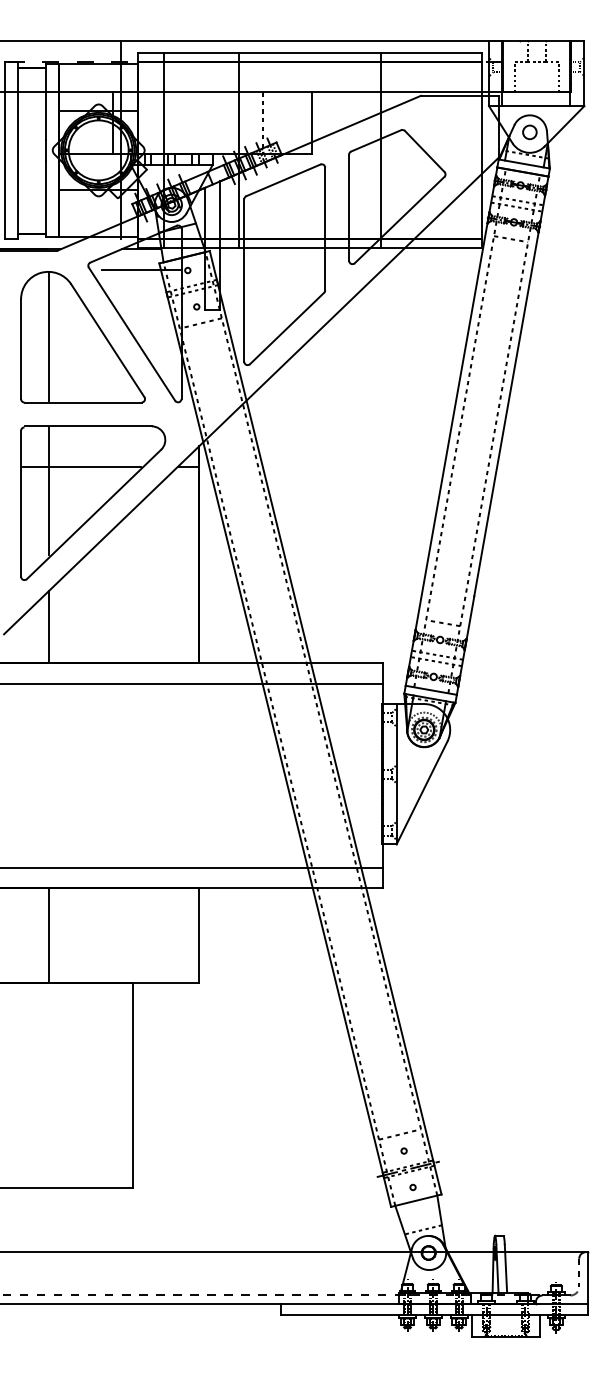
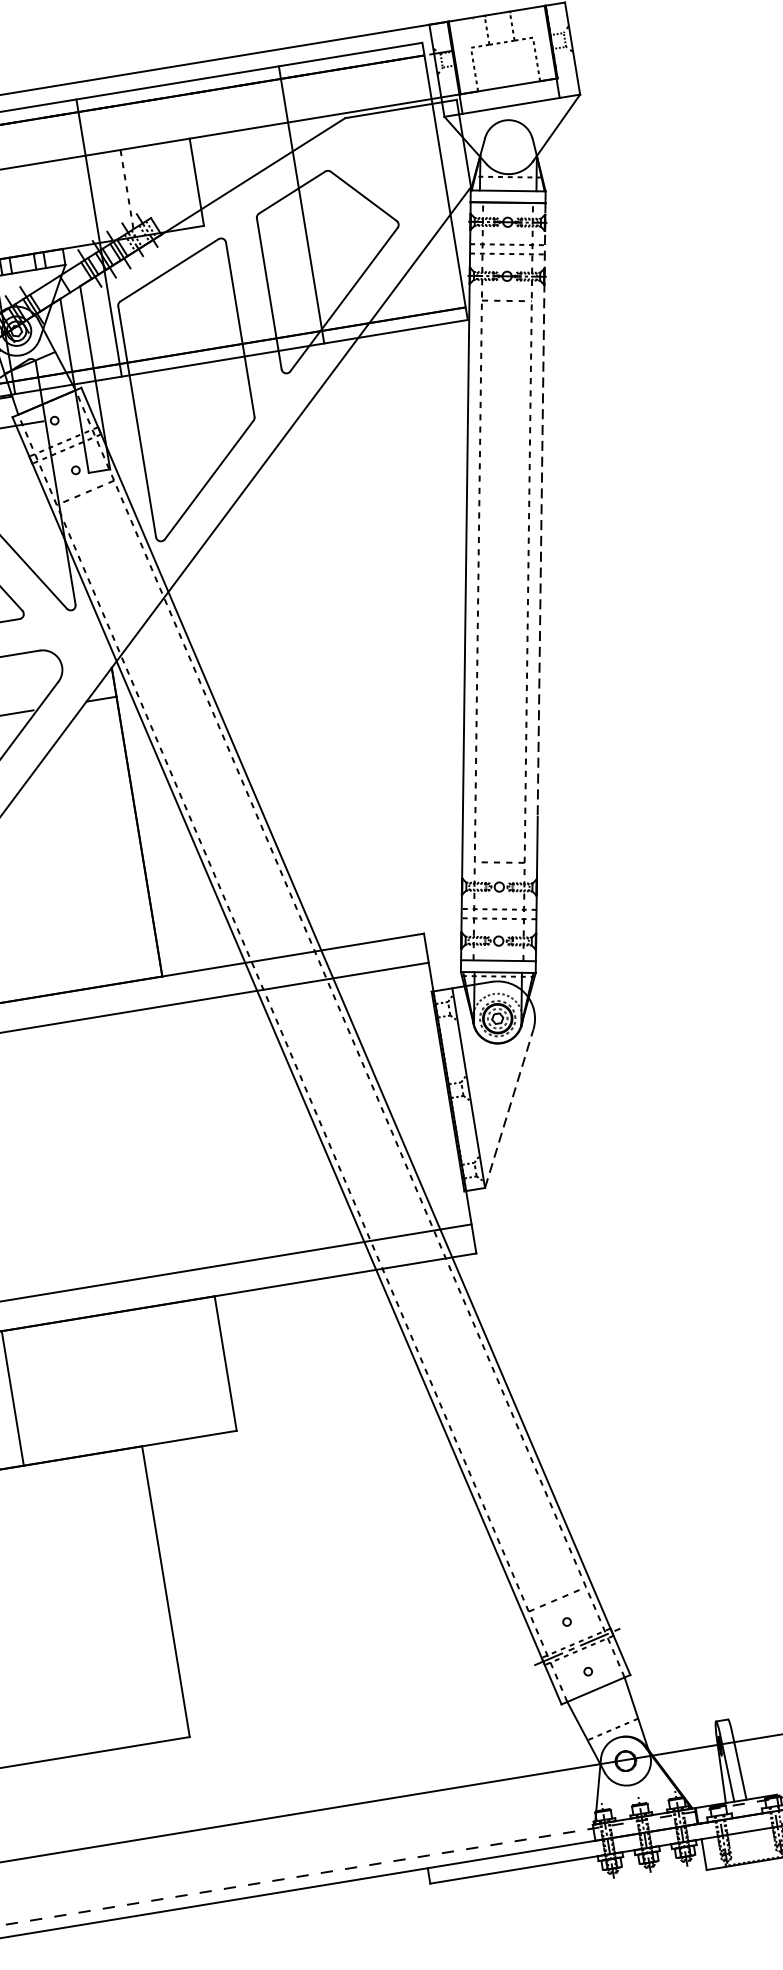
circle: (529, 132) -> (508, 144), removed
line: (511, 386) -> (541, 510), solid -> dashed
line: (422, 792) -> (509, 1108), solid -> dashed

